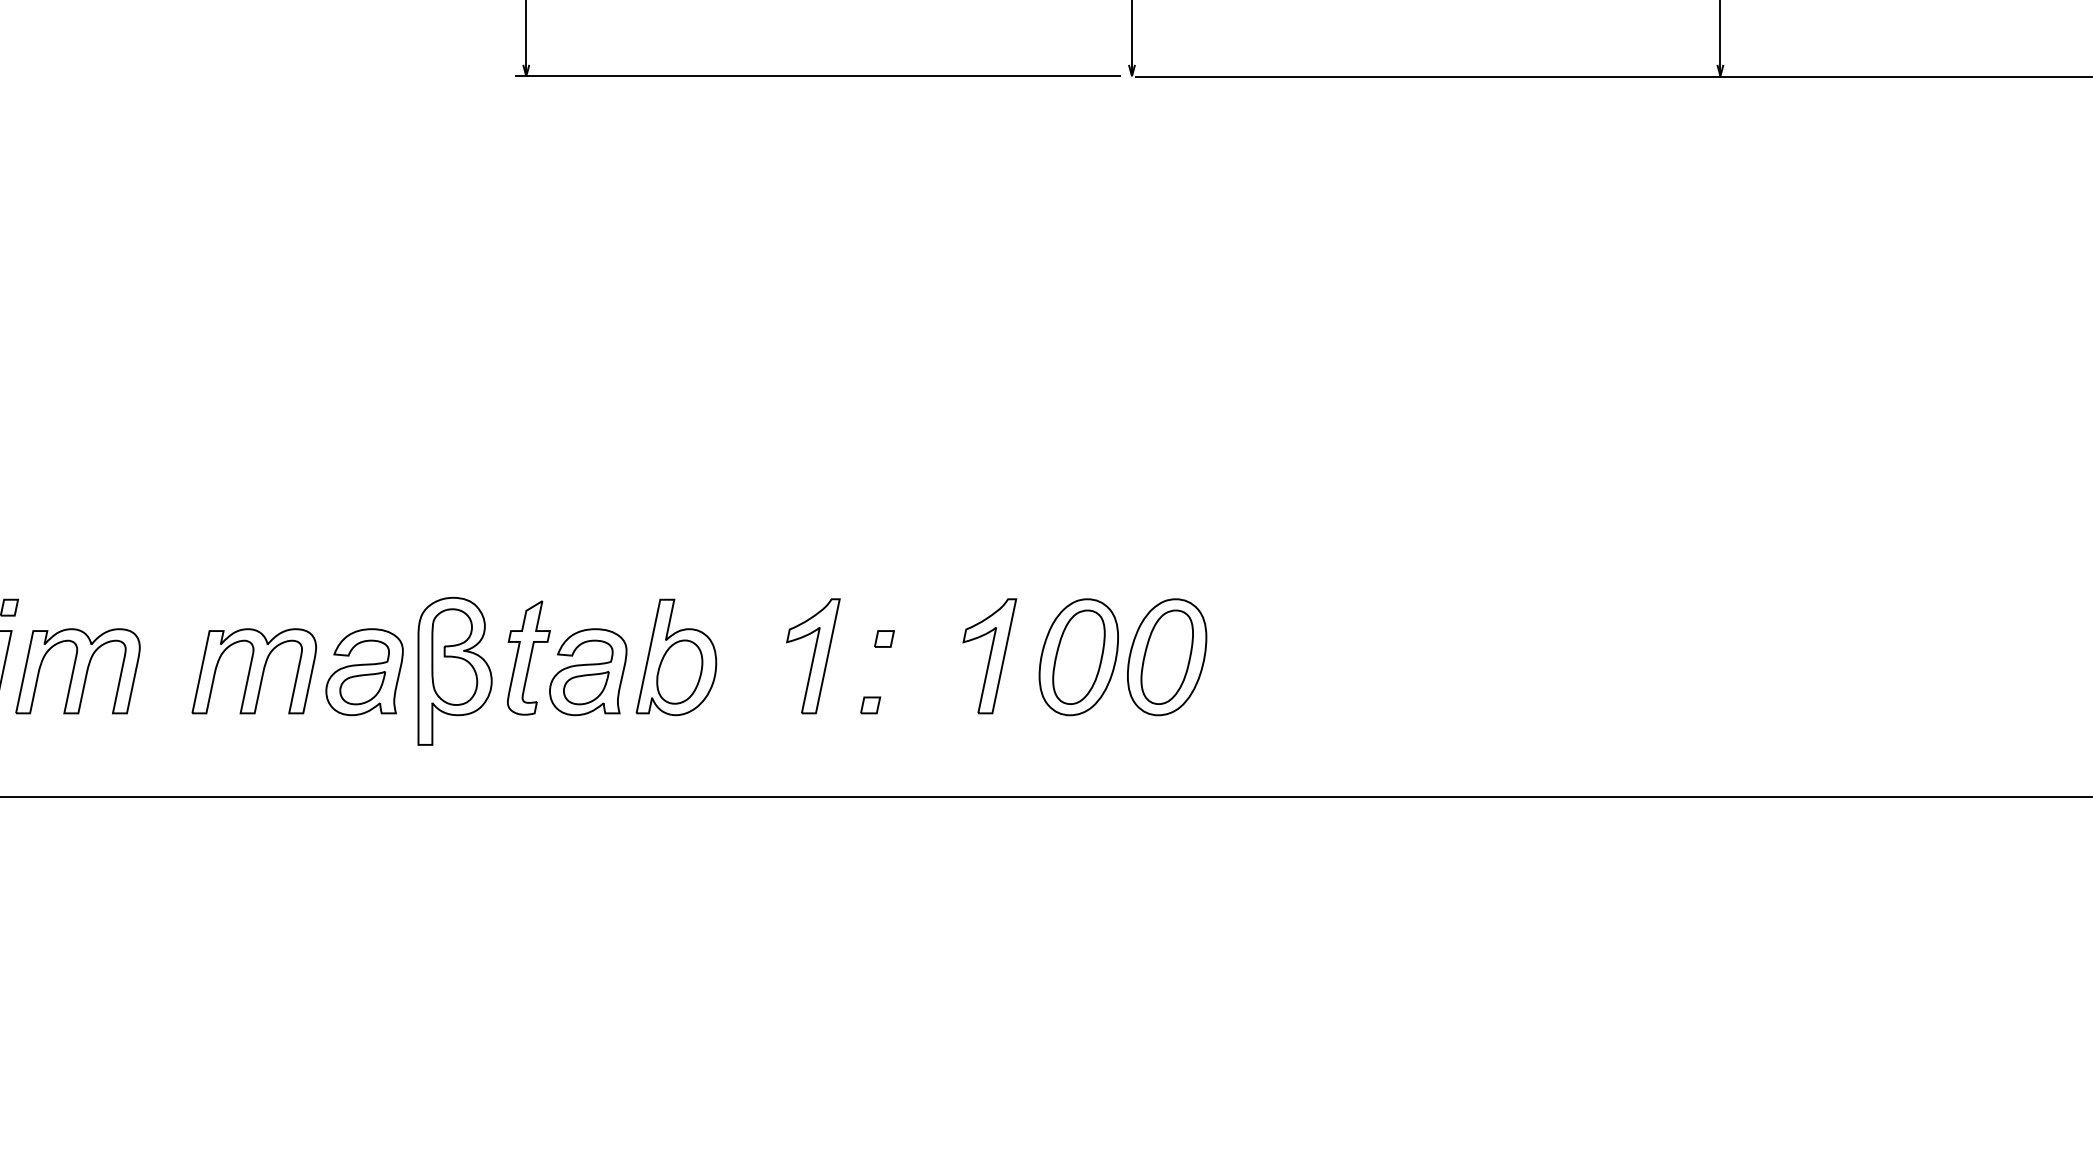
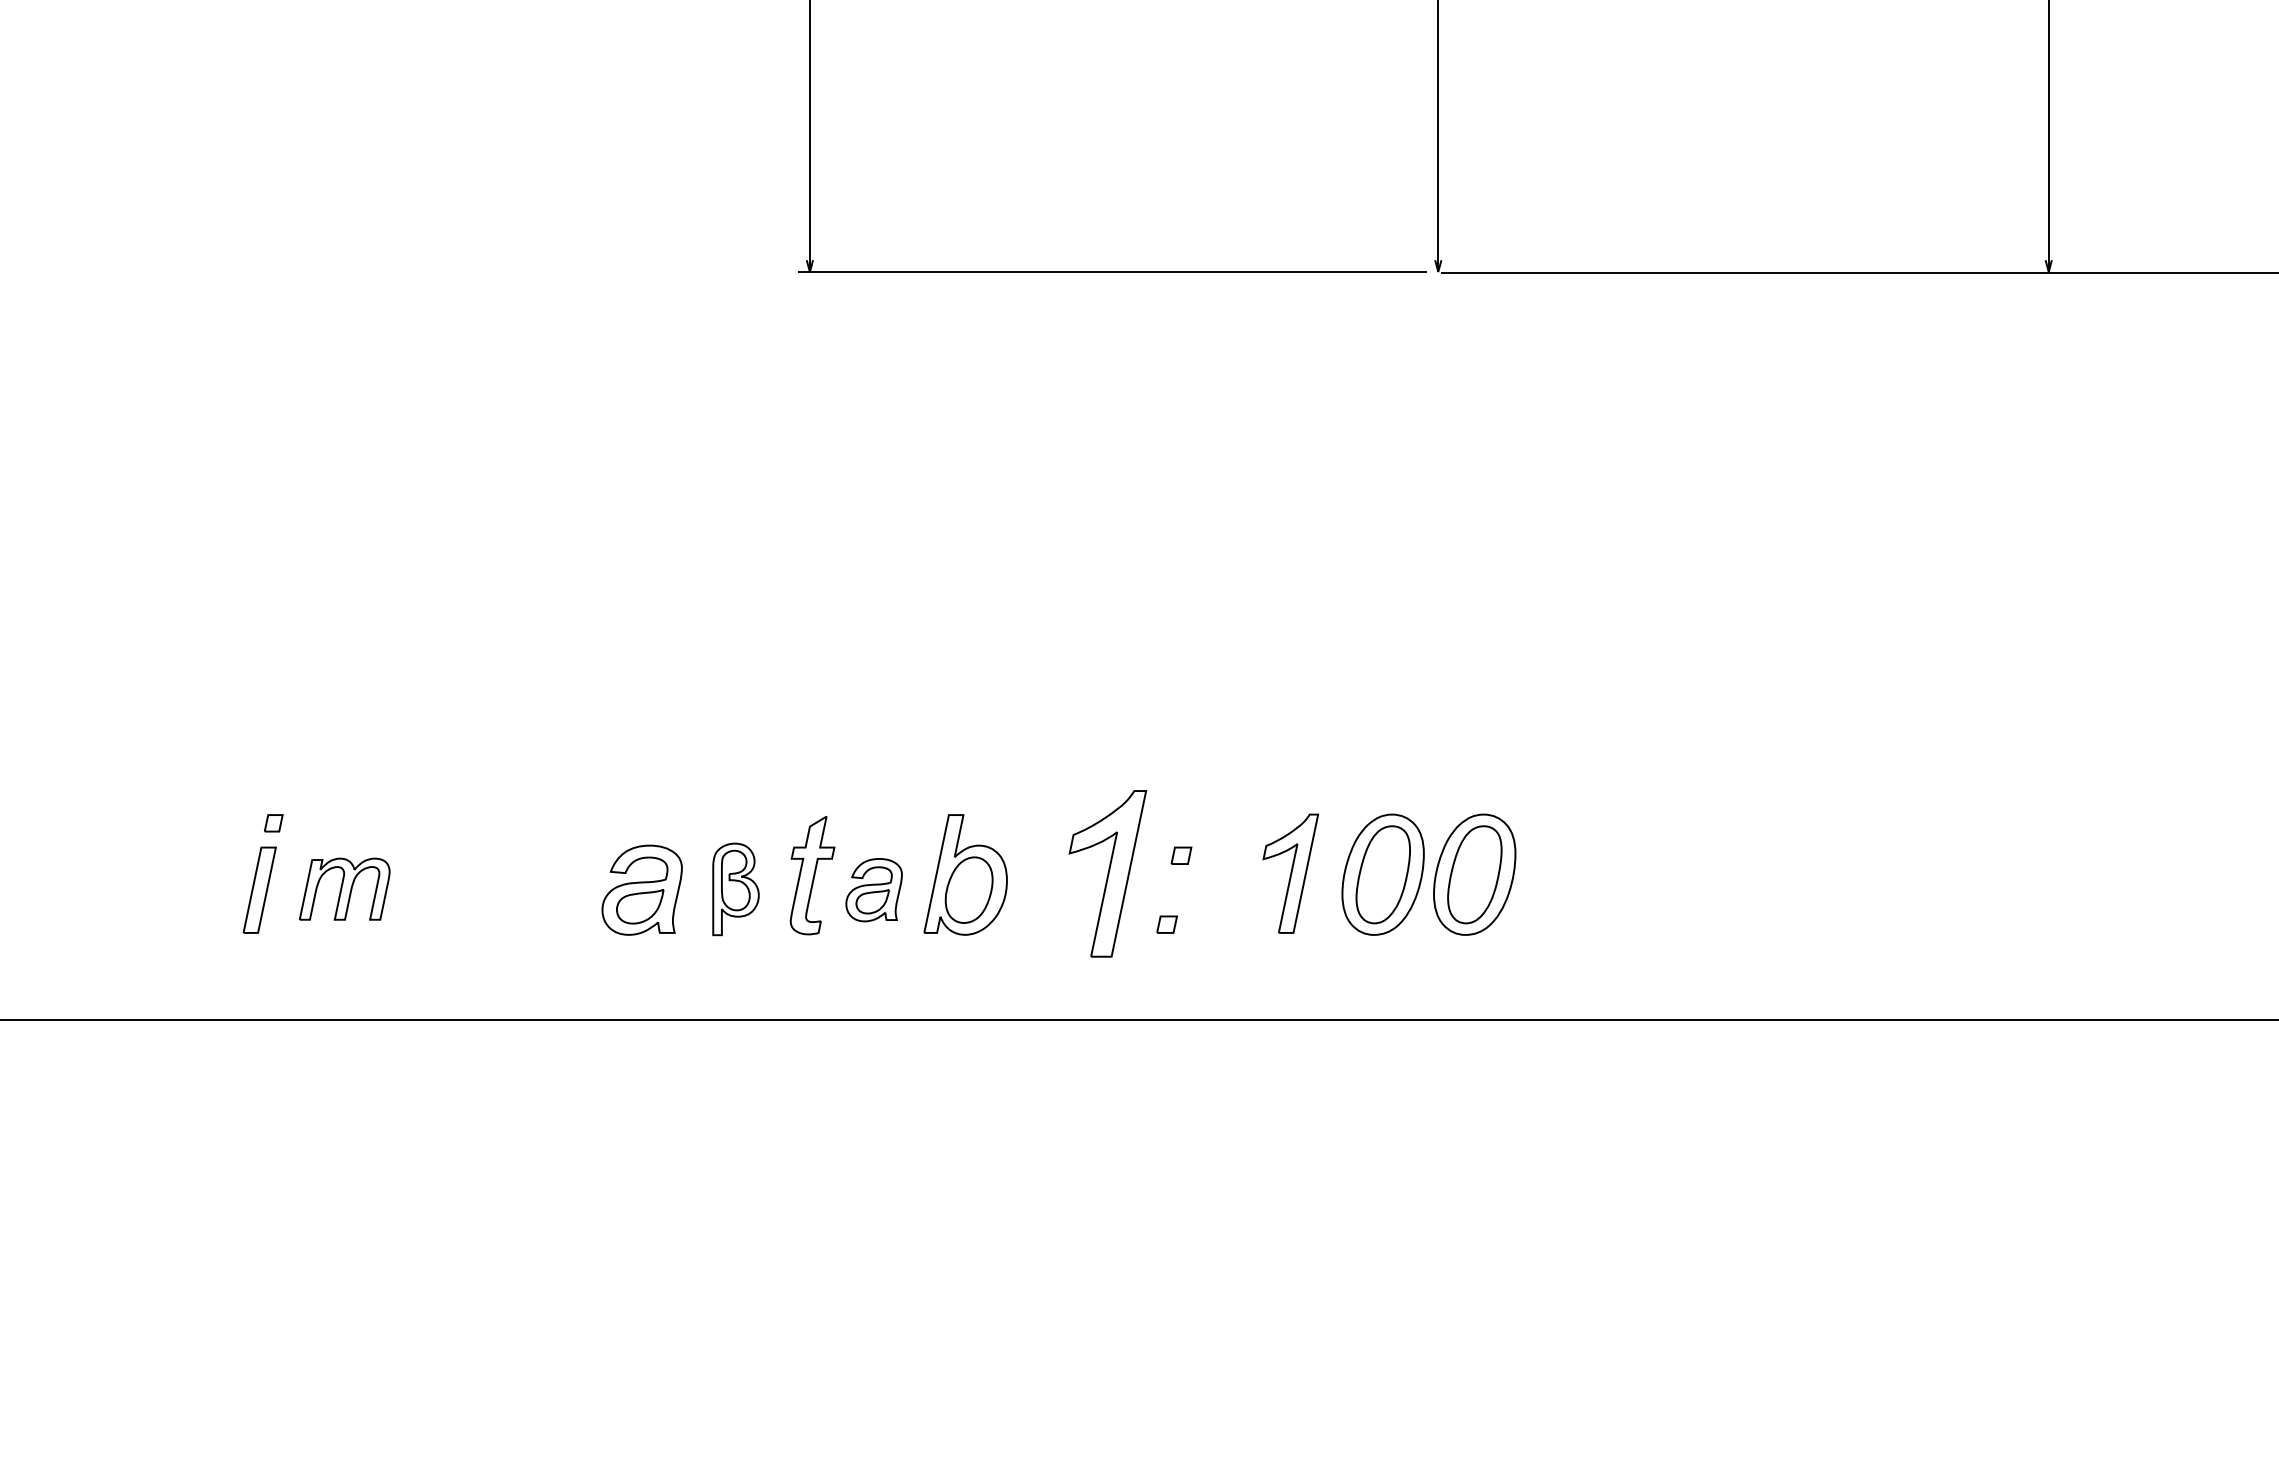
part: (813, 656) -> (1107, 873), size x1.4
part: (77, 670) -> (344, 888), size x0.7
part: (254, 670) -> (527, 888), removed
part: (454, 671) -> (735, 889), size x0.6
part: (587, 671) -> (873, 889), size x0.7

